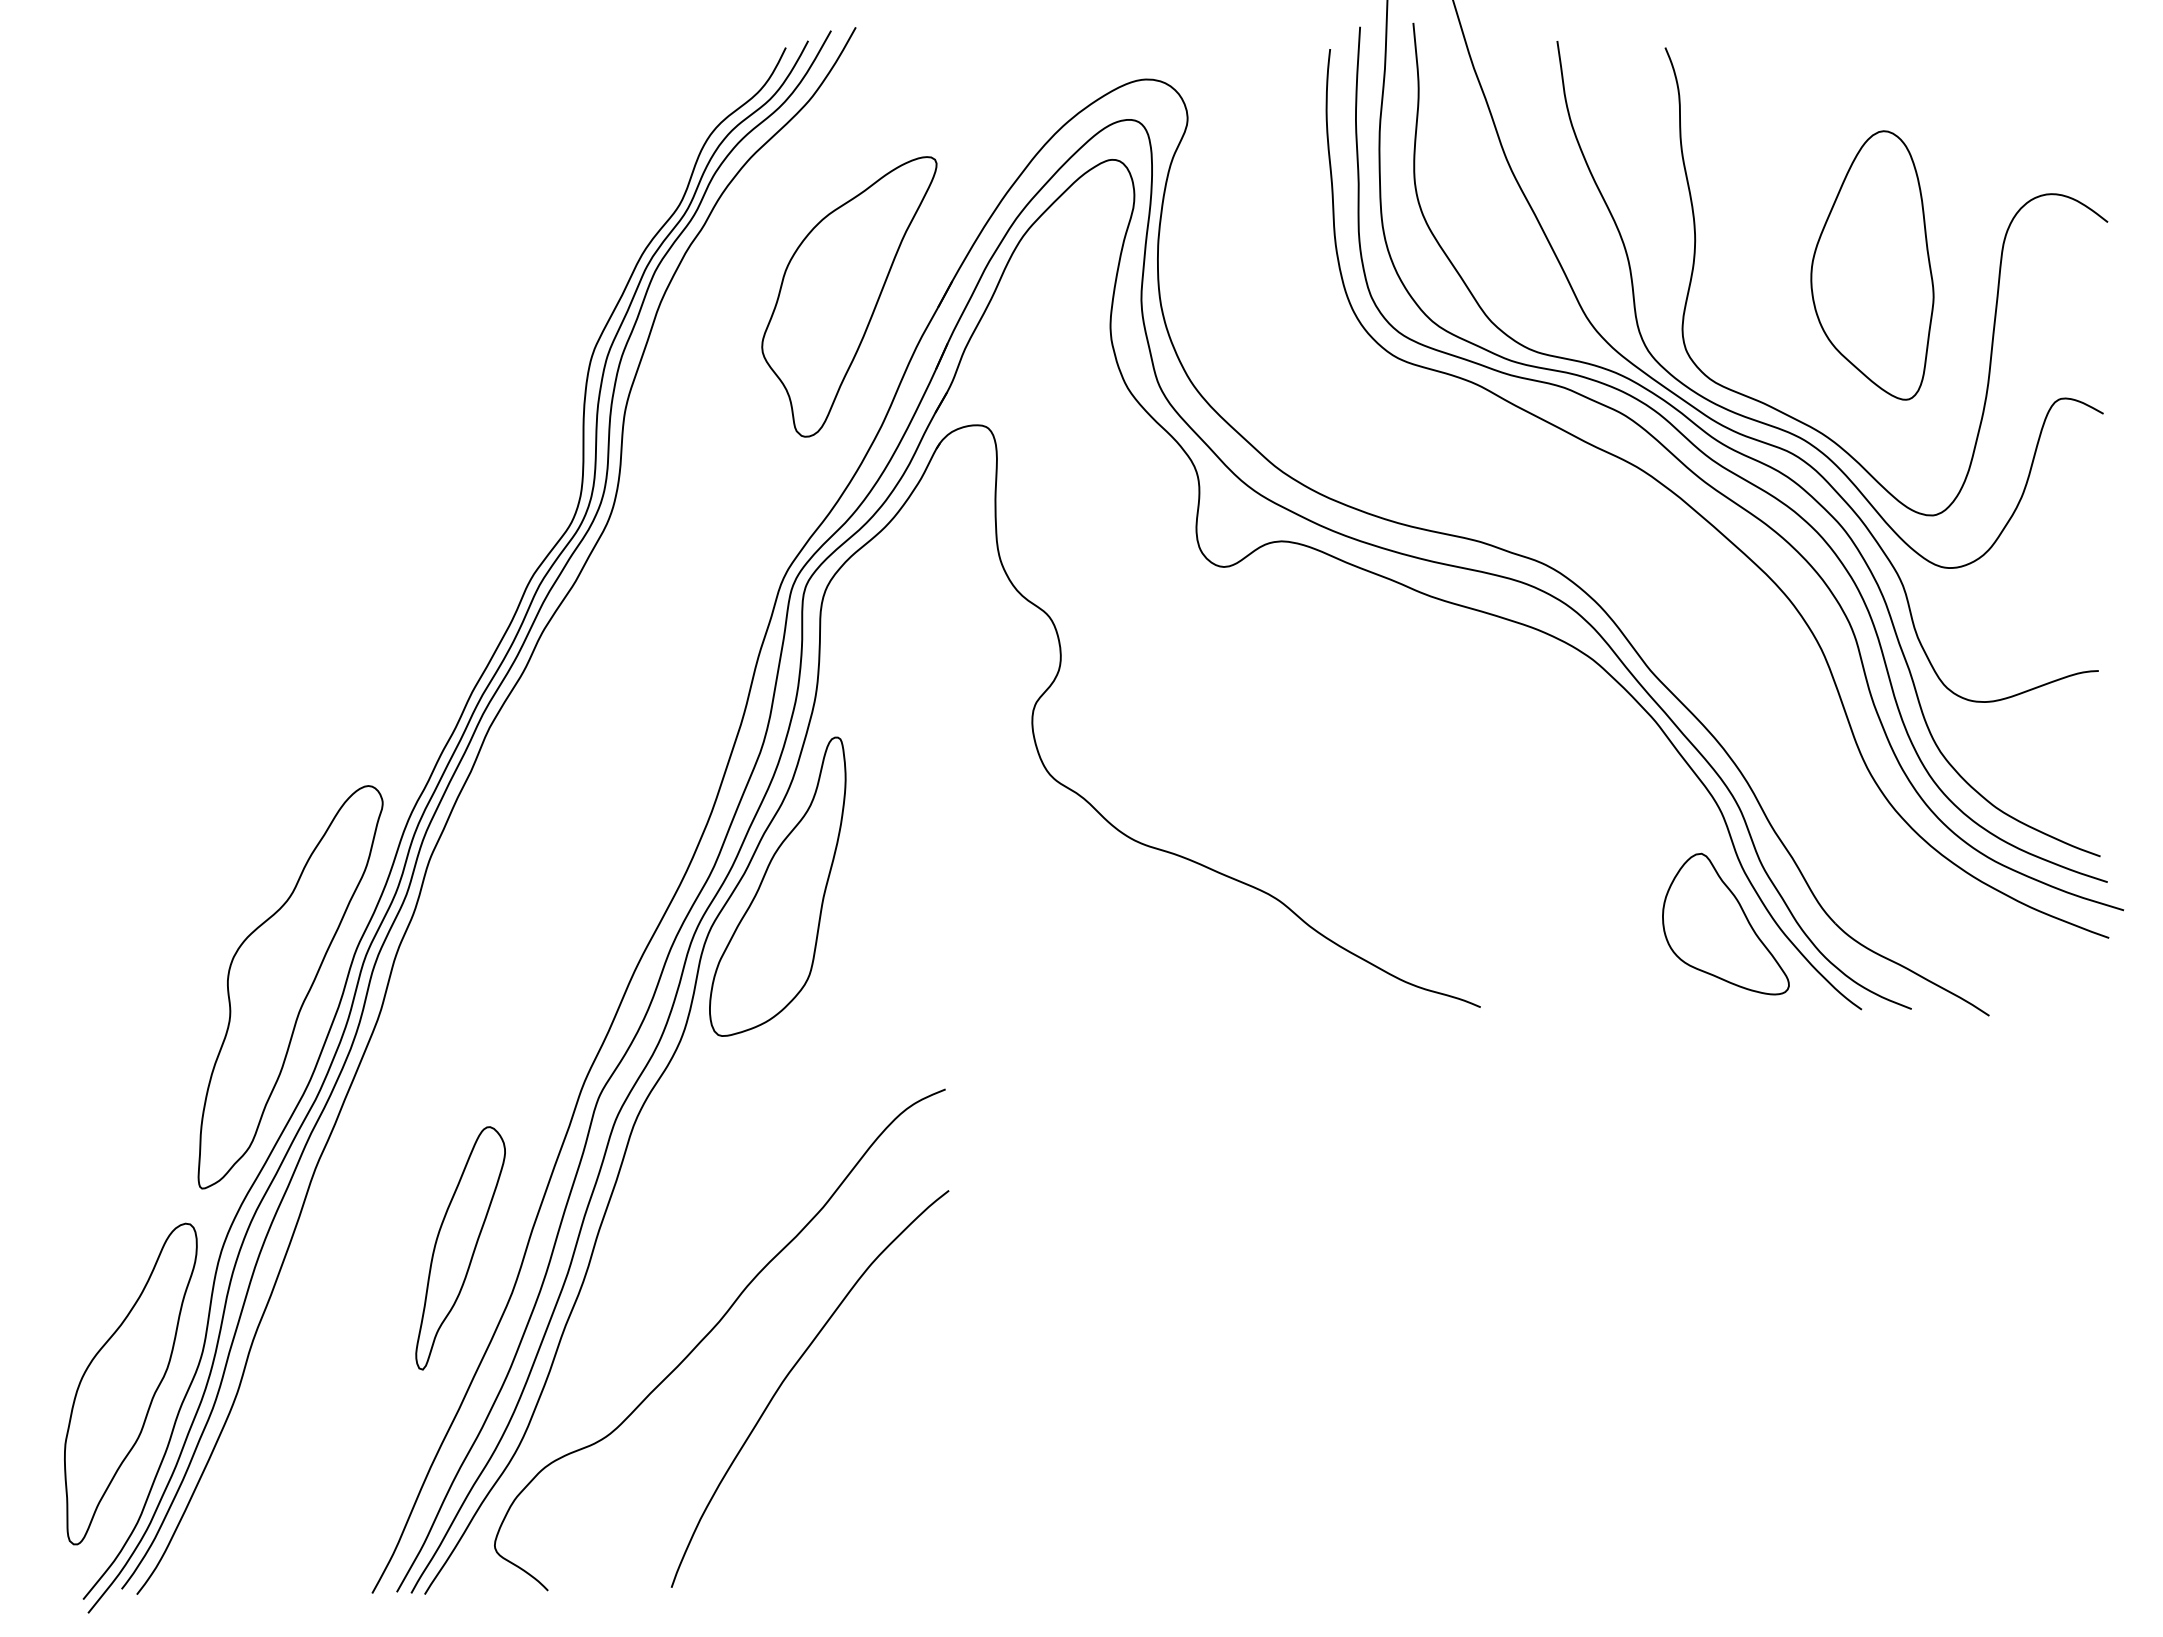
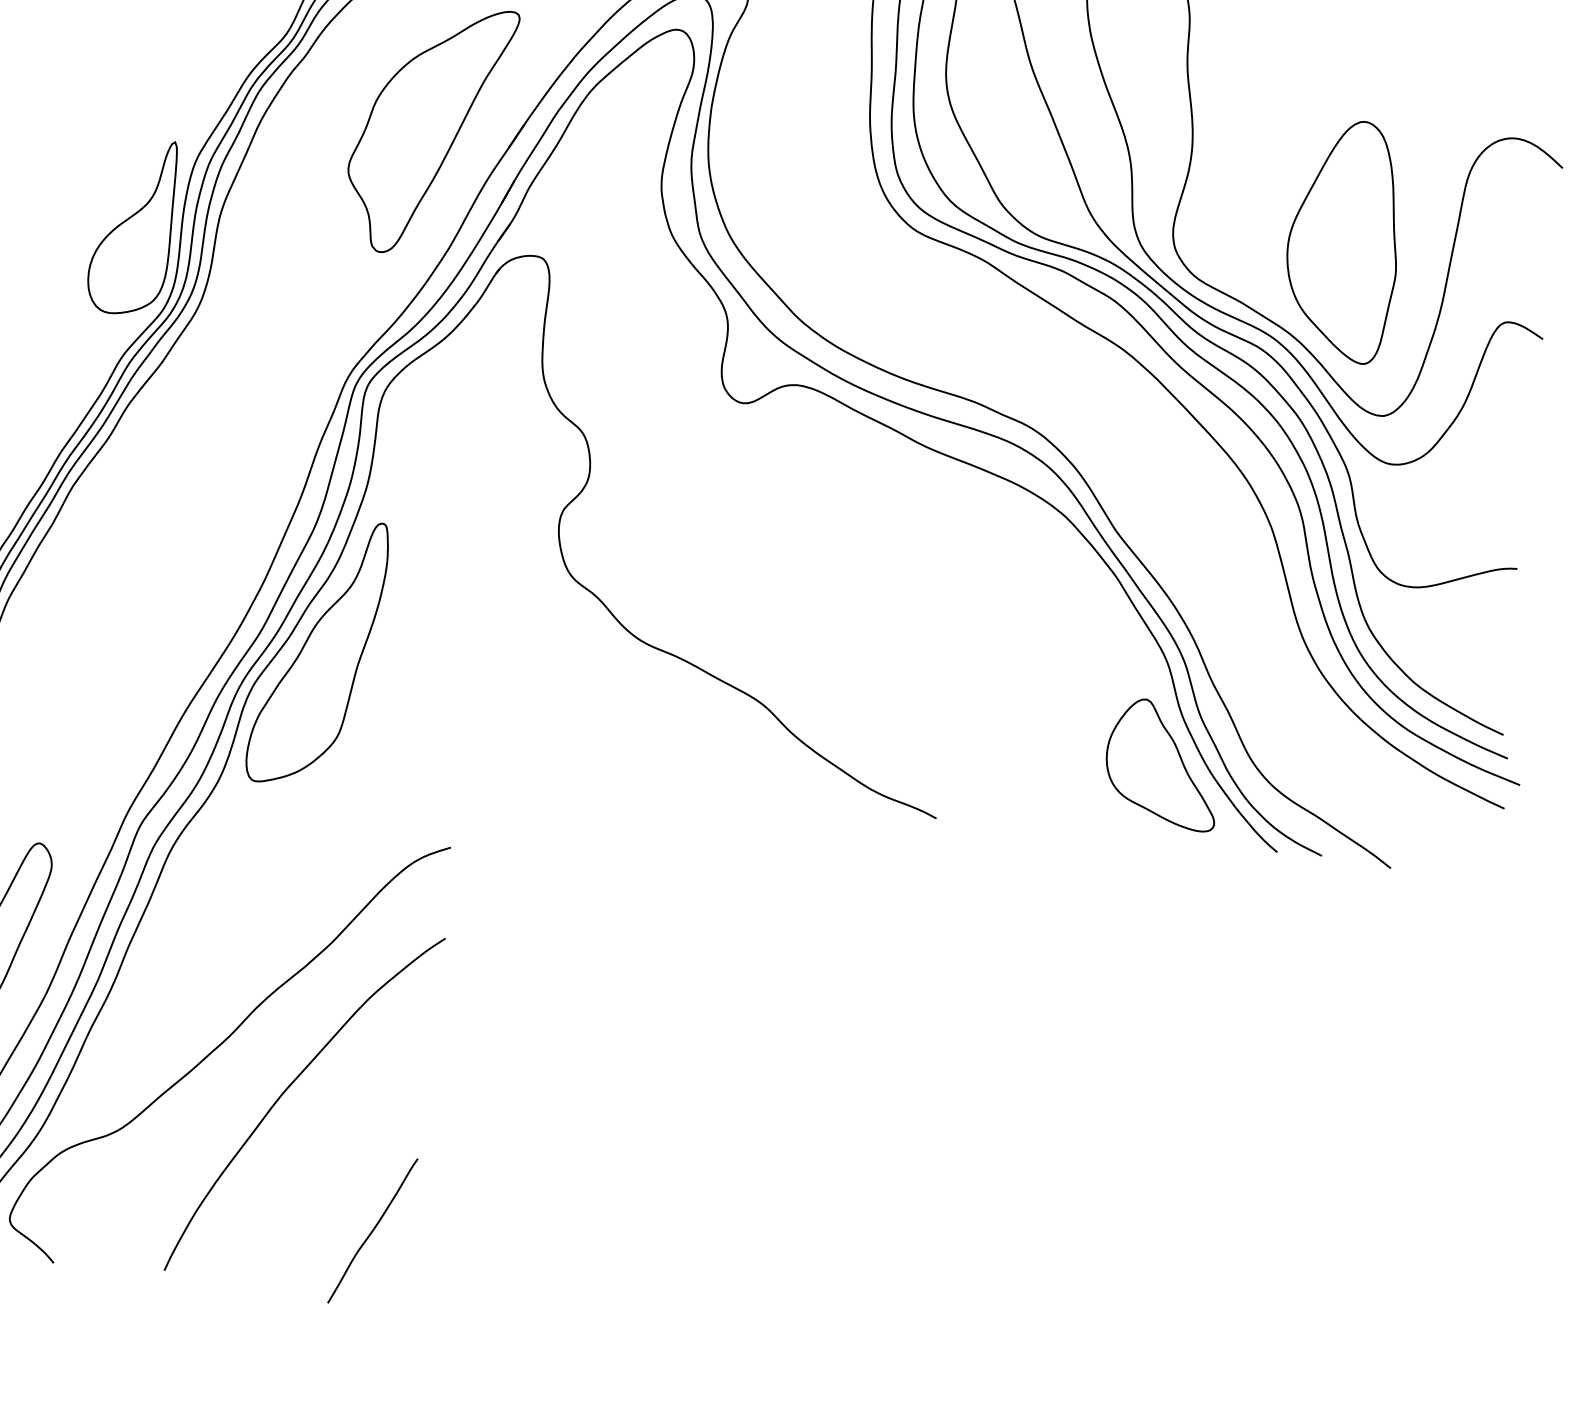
part: (1872, 265) -> (1343, 241), moved
part: (528, 433) -> (132, 226), added
curve: (898, 1522) -> (372, 1231), added

